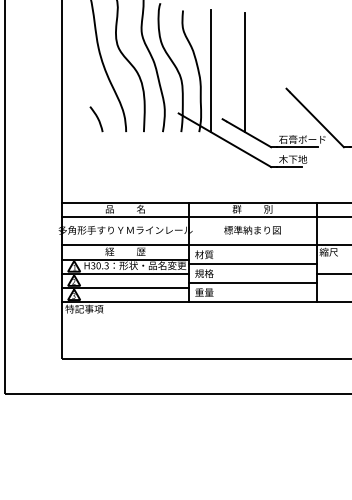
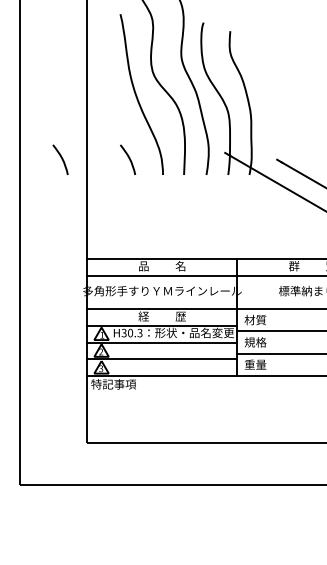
line: (211, 71) -> (263, 103), removed
line: (245, 72) -> (304, 104), removed
curve: (40, 119) -> (61, 160), added

